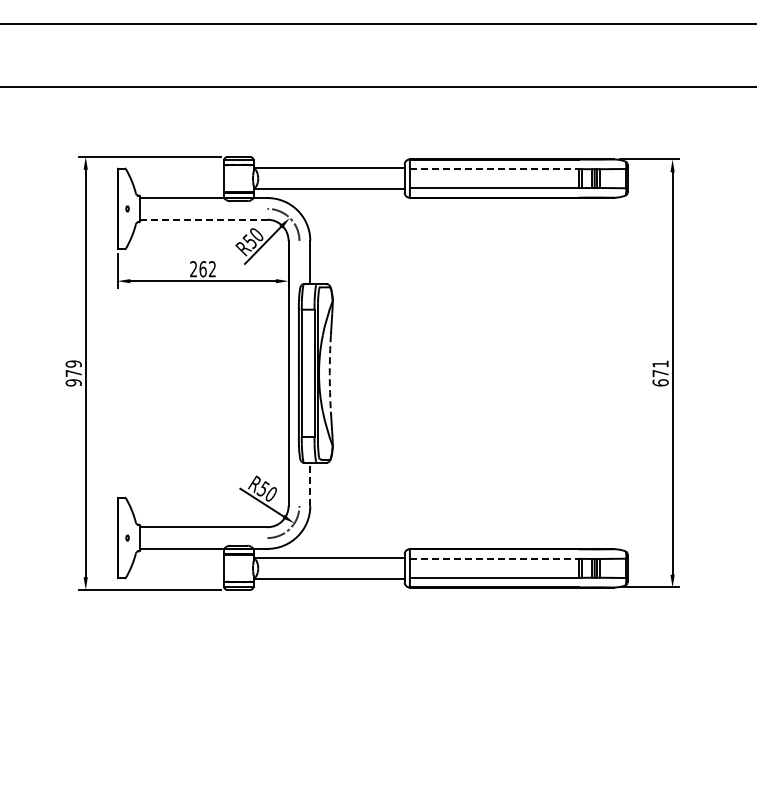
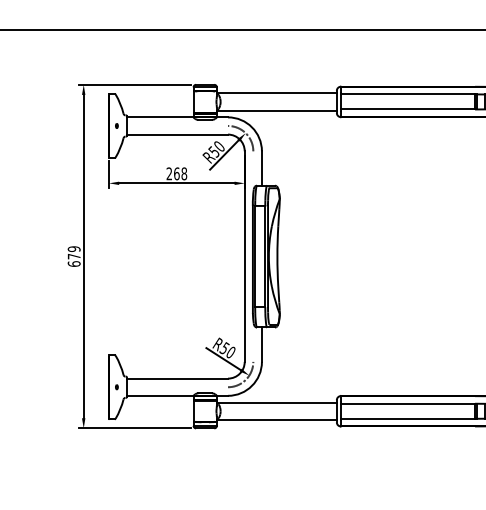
line: (494, 169) -> (408, 94), dashed -> solid
line: (203, 219) -> (177, 134), dashed -> solid
text: (212, 269) -> (184, 174), 262 -> 268
arc: (329, 373) -> (277, 256), dashed -> solid
text: (73, 382) -> (73, 263), 979 -> 679
line: (310, 484) -> (262, 344), dashed -> solid
line: (494, 558) -> (408, 403), dashed -> solid

